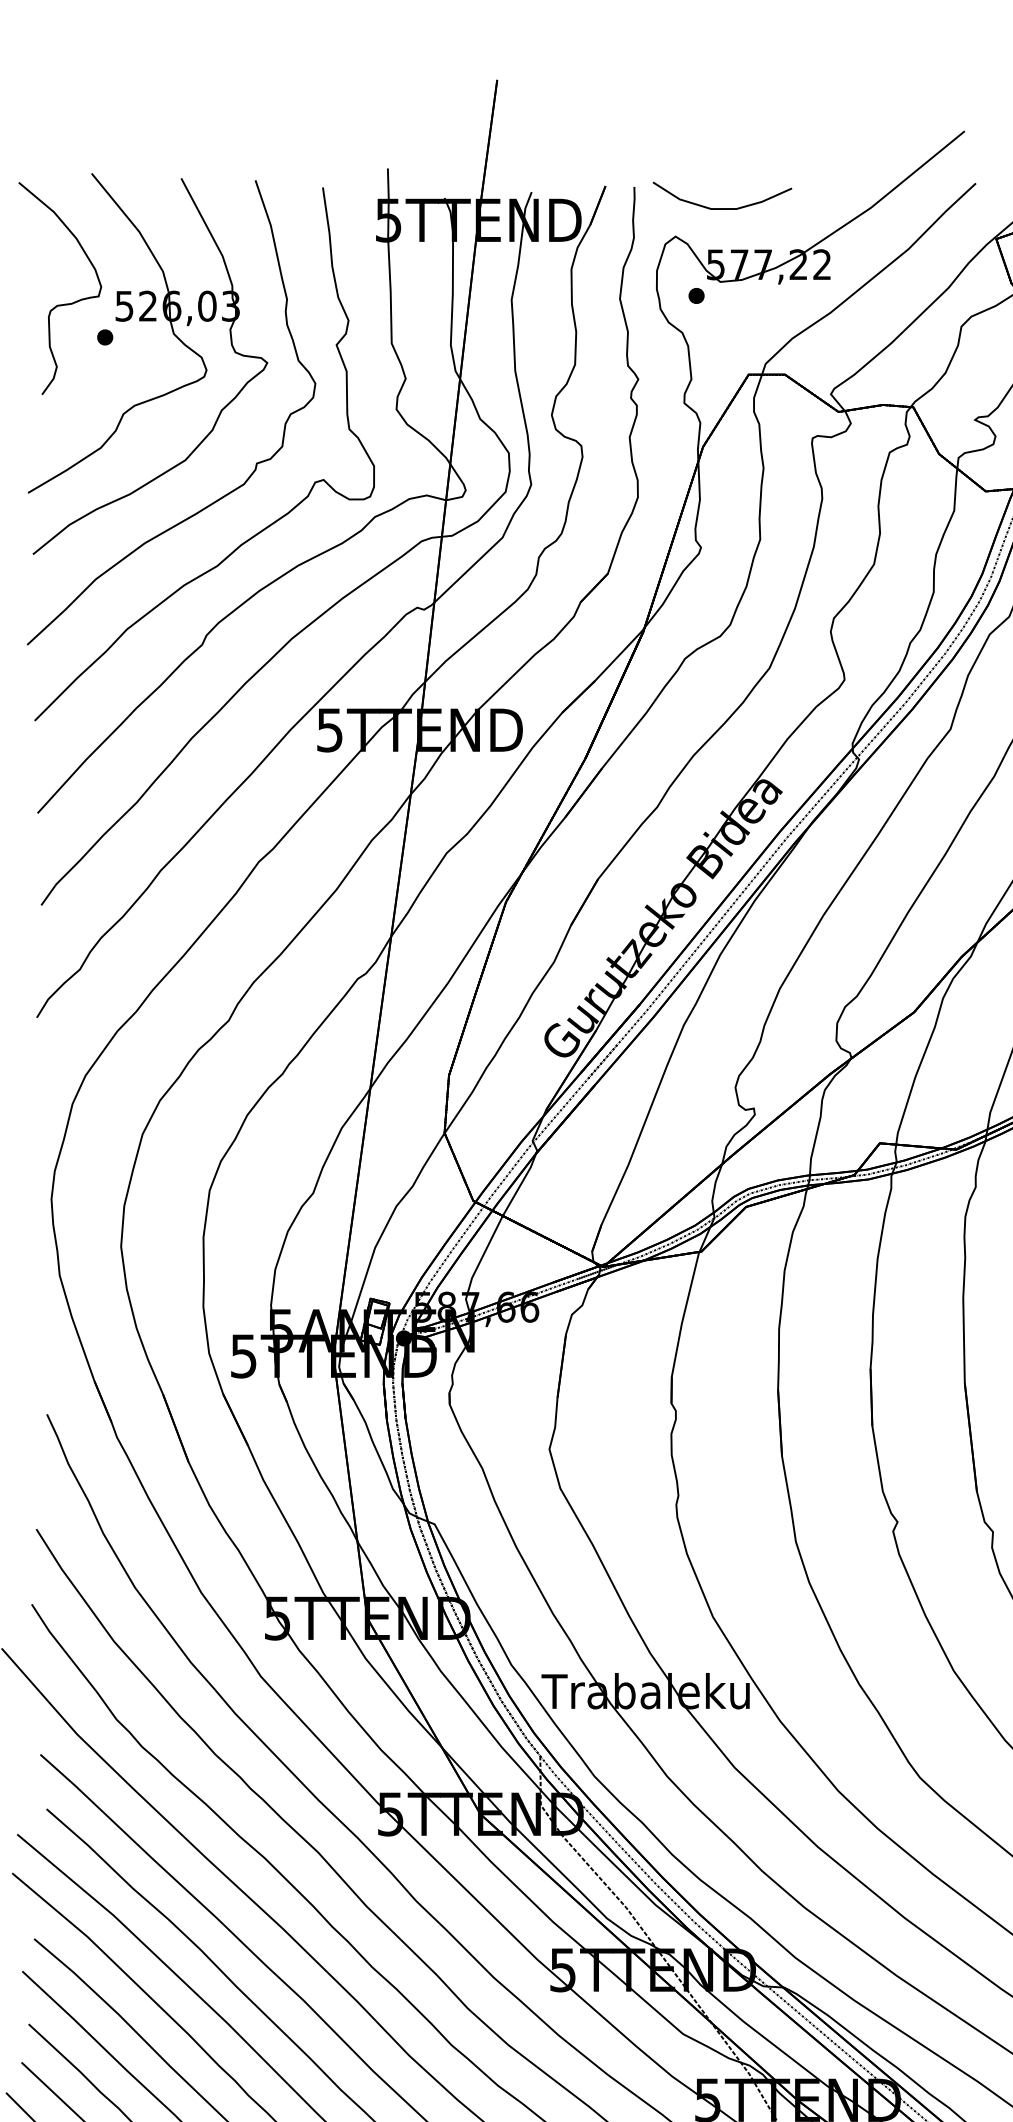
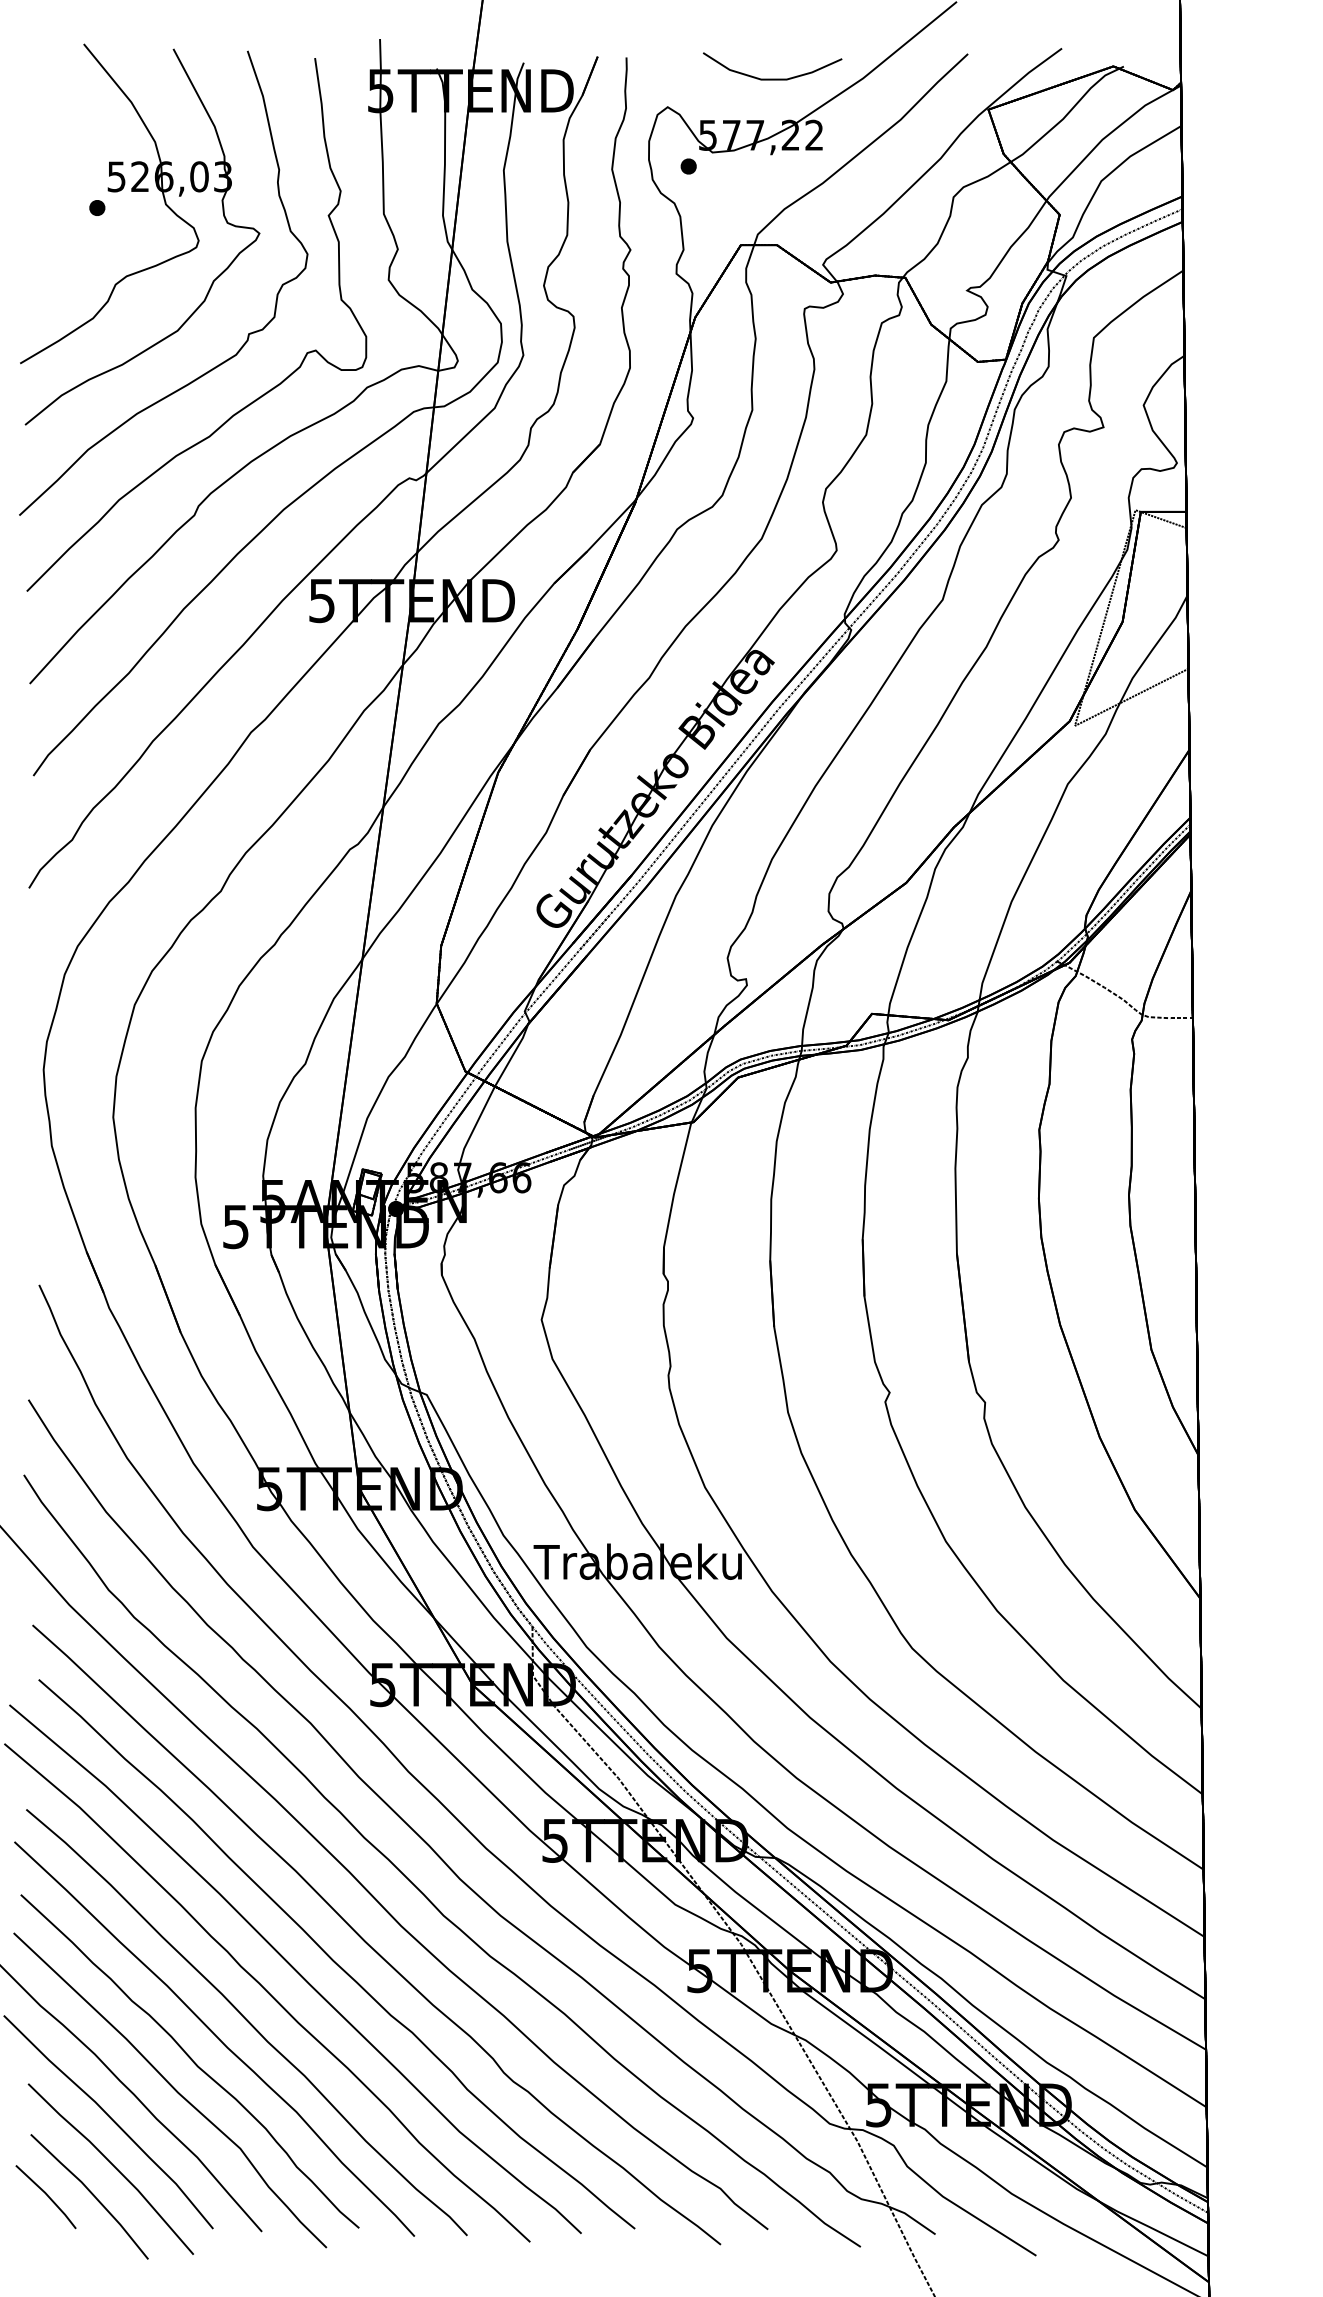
curve: (722, 207) -> (772, 78), moved
curve: (61, 303) -> (53, 174), removed

